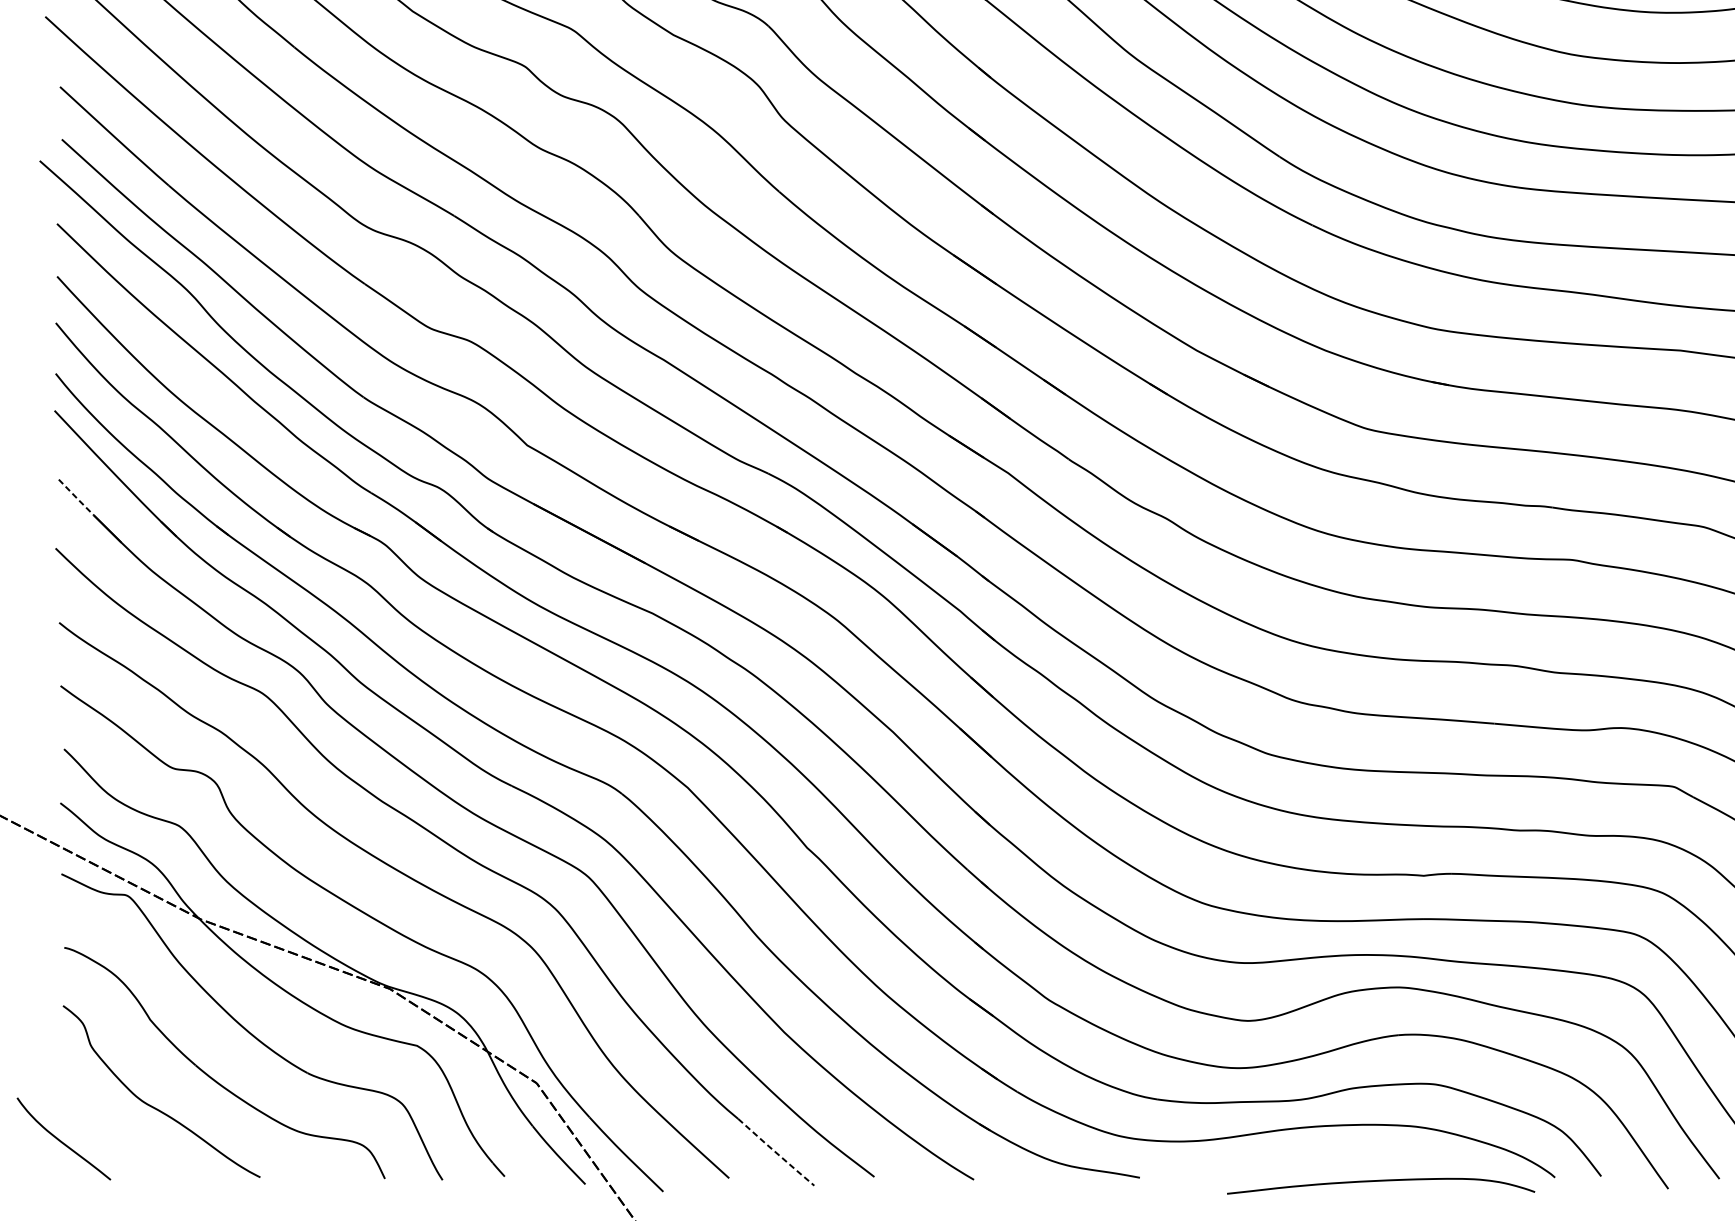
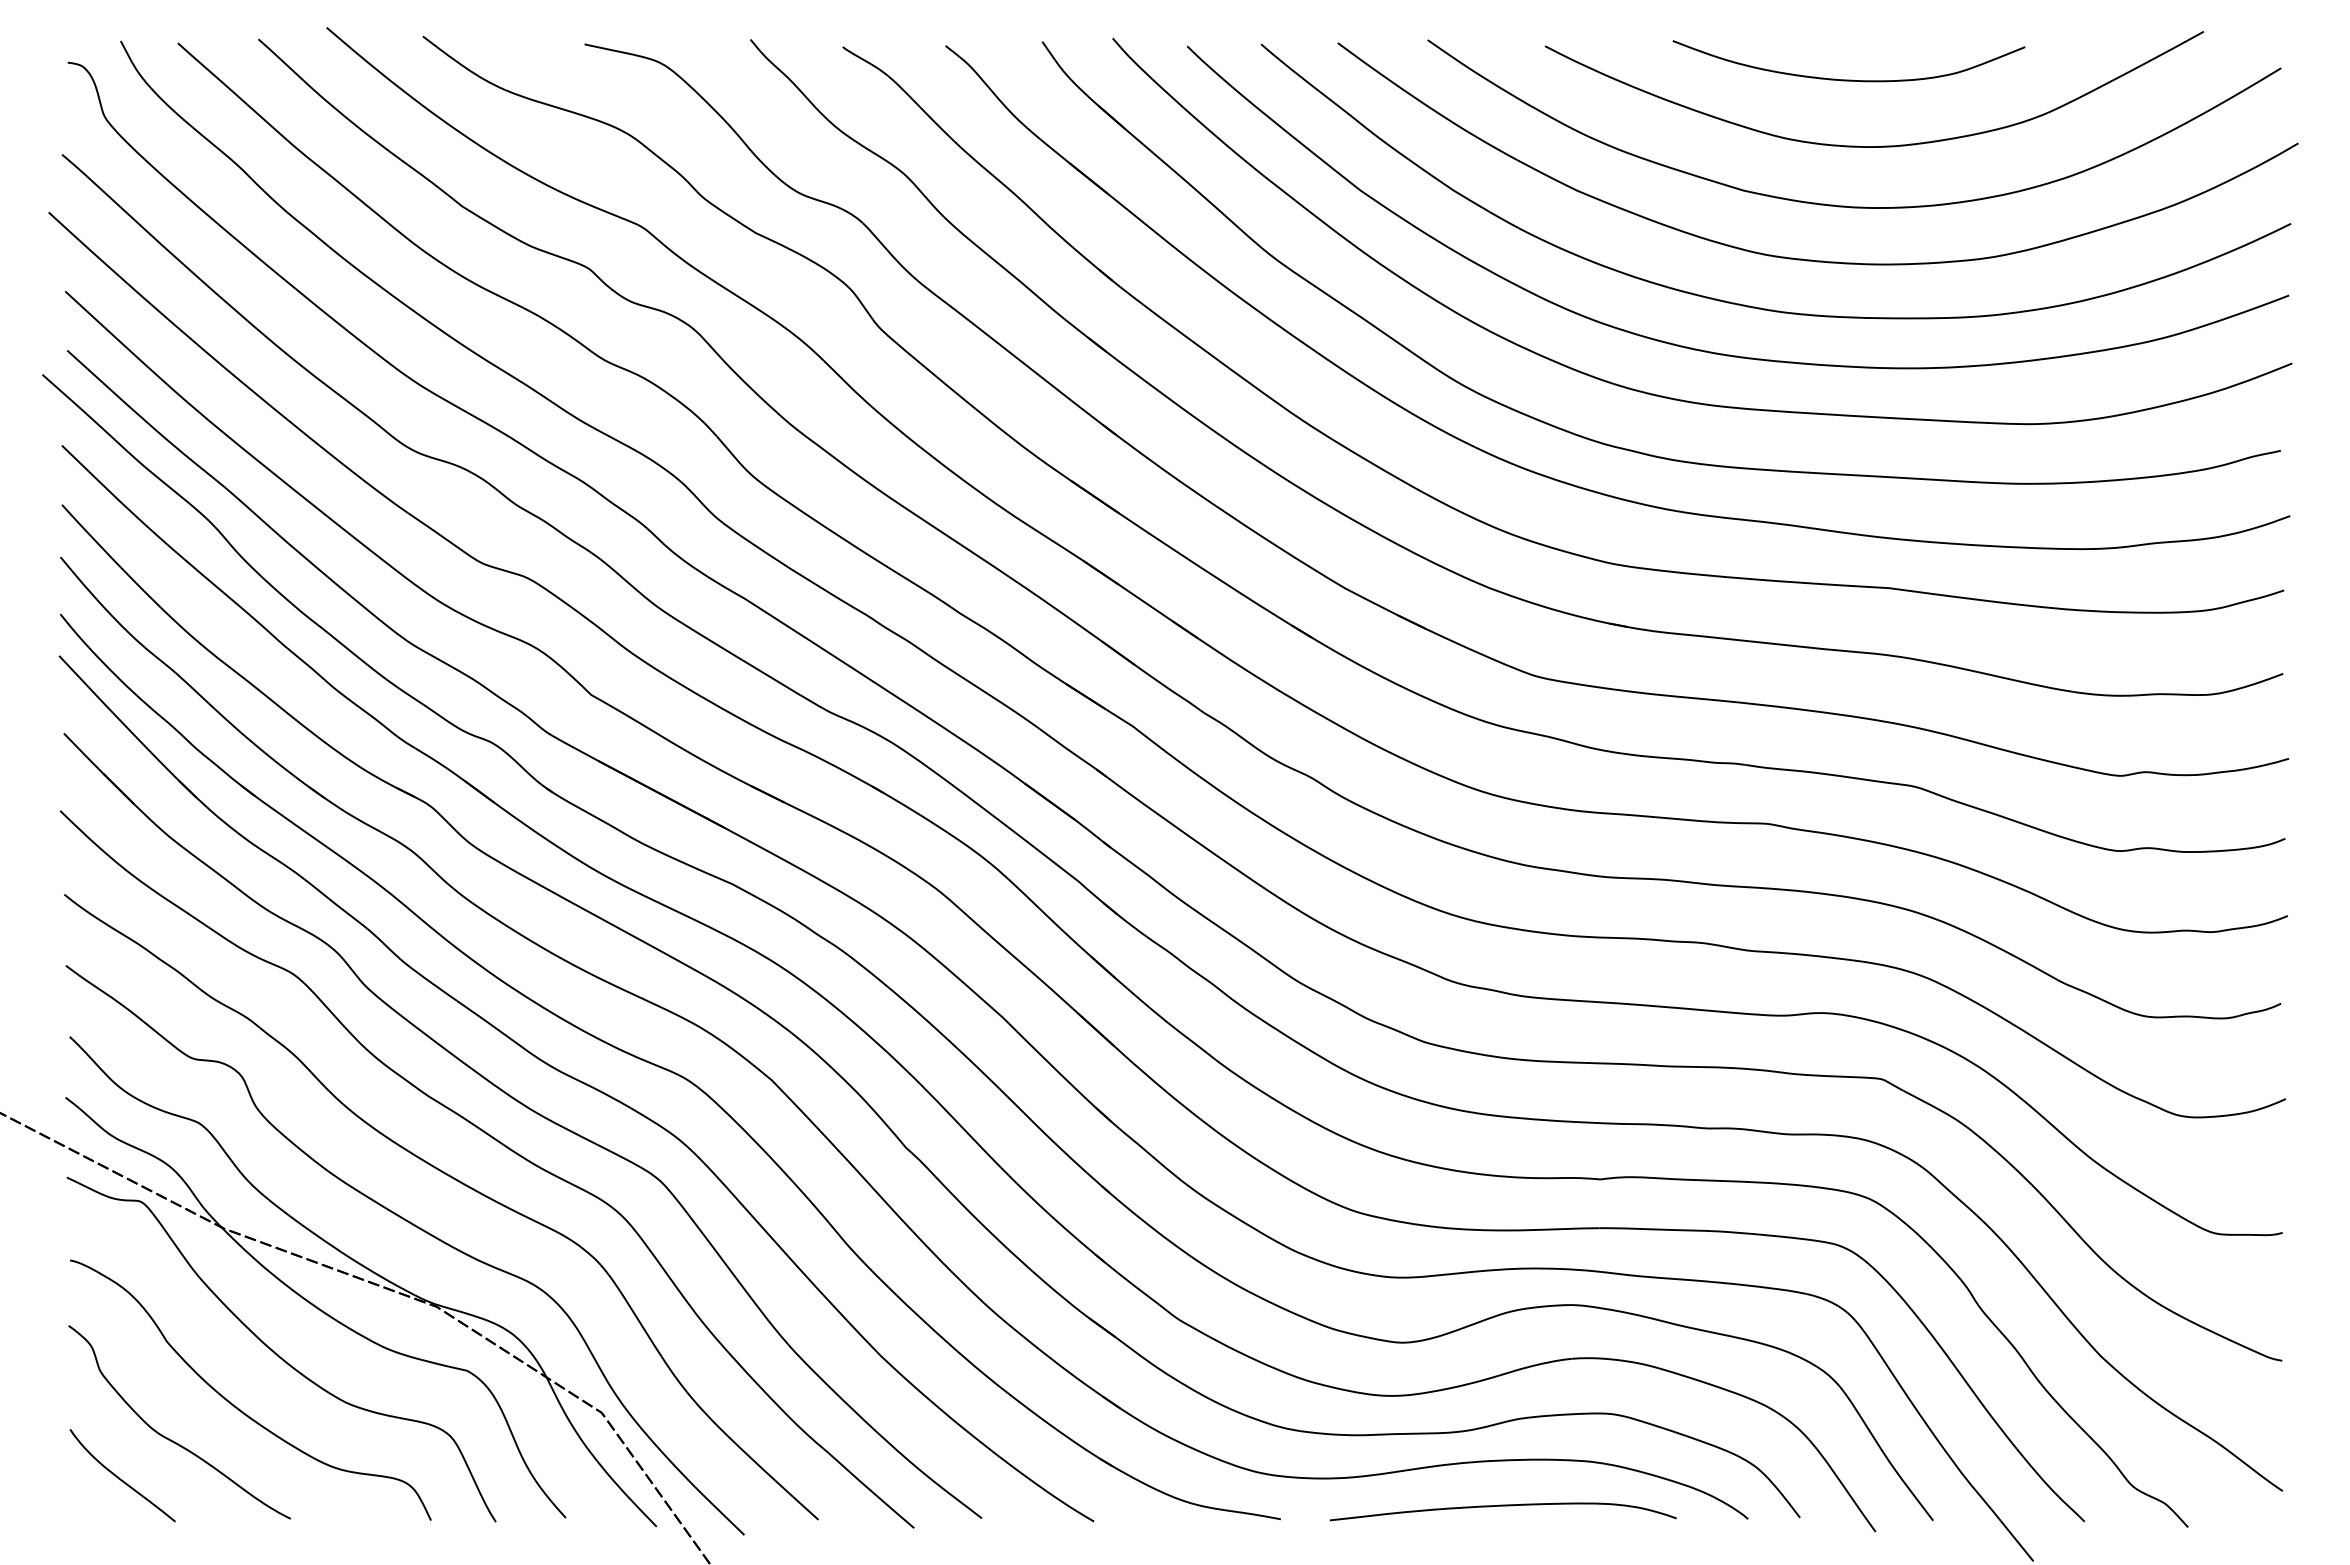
line: (76, 497) -> (83, 753), dashed -> solid
curve: (61, 1140) -> (119, 1477), moved
line: (776, 1153) -> (871, 1491), dashed -> solid
curve: (1381, 1181) -> (1503, 1506), moved

